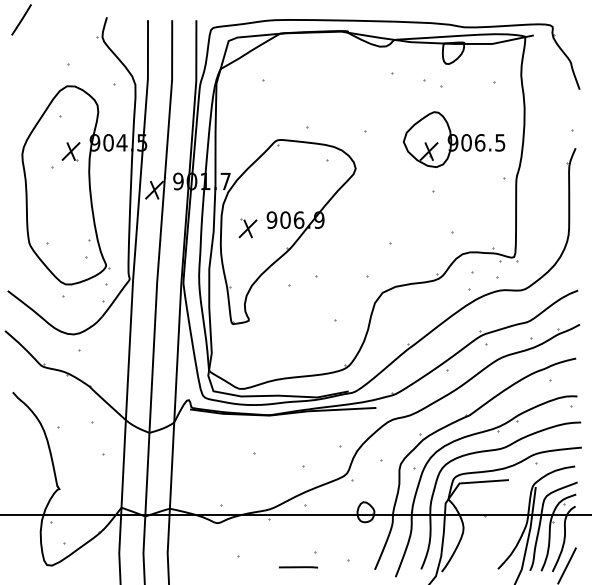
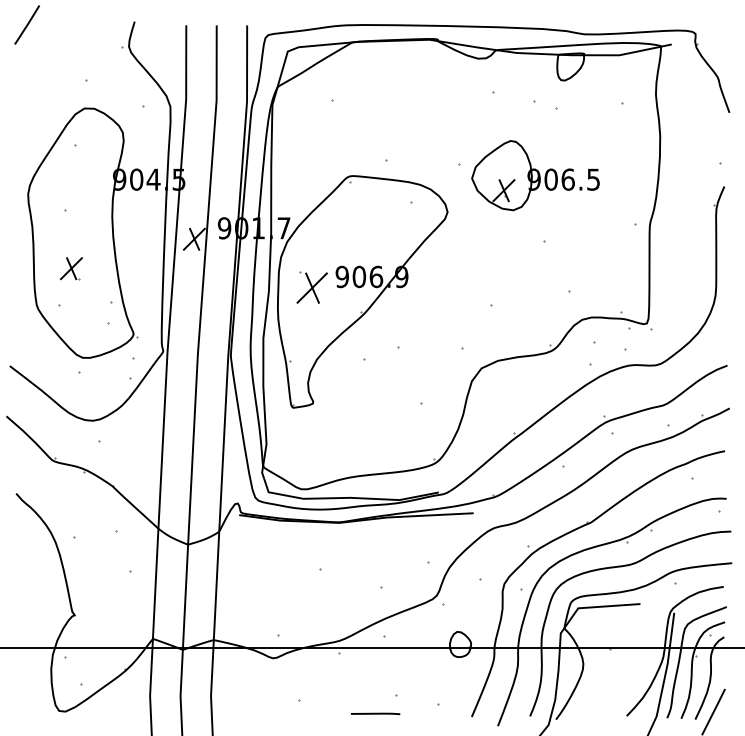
part: (454, 139) -> (535, 175), moved
part: (71, 151) -> (71, 268), moved
part: (247, 228) -> (311, 287), size x1.4

